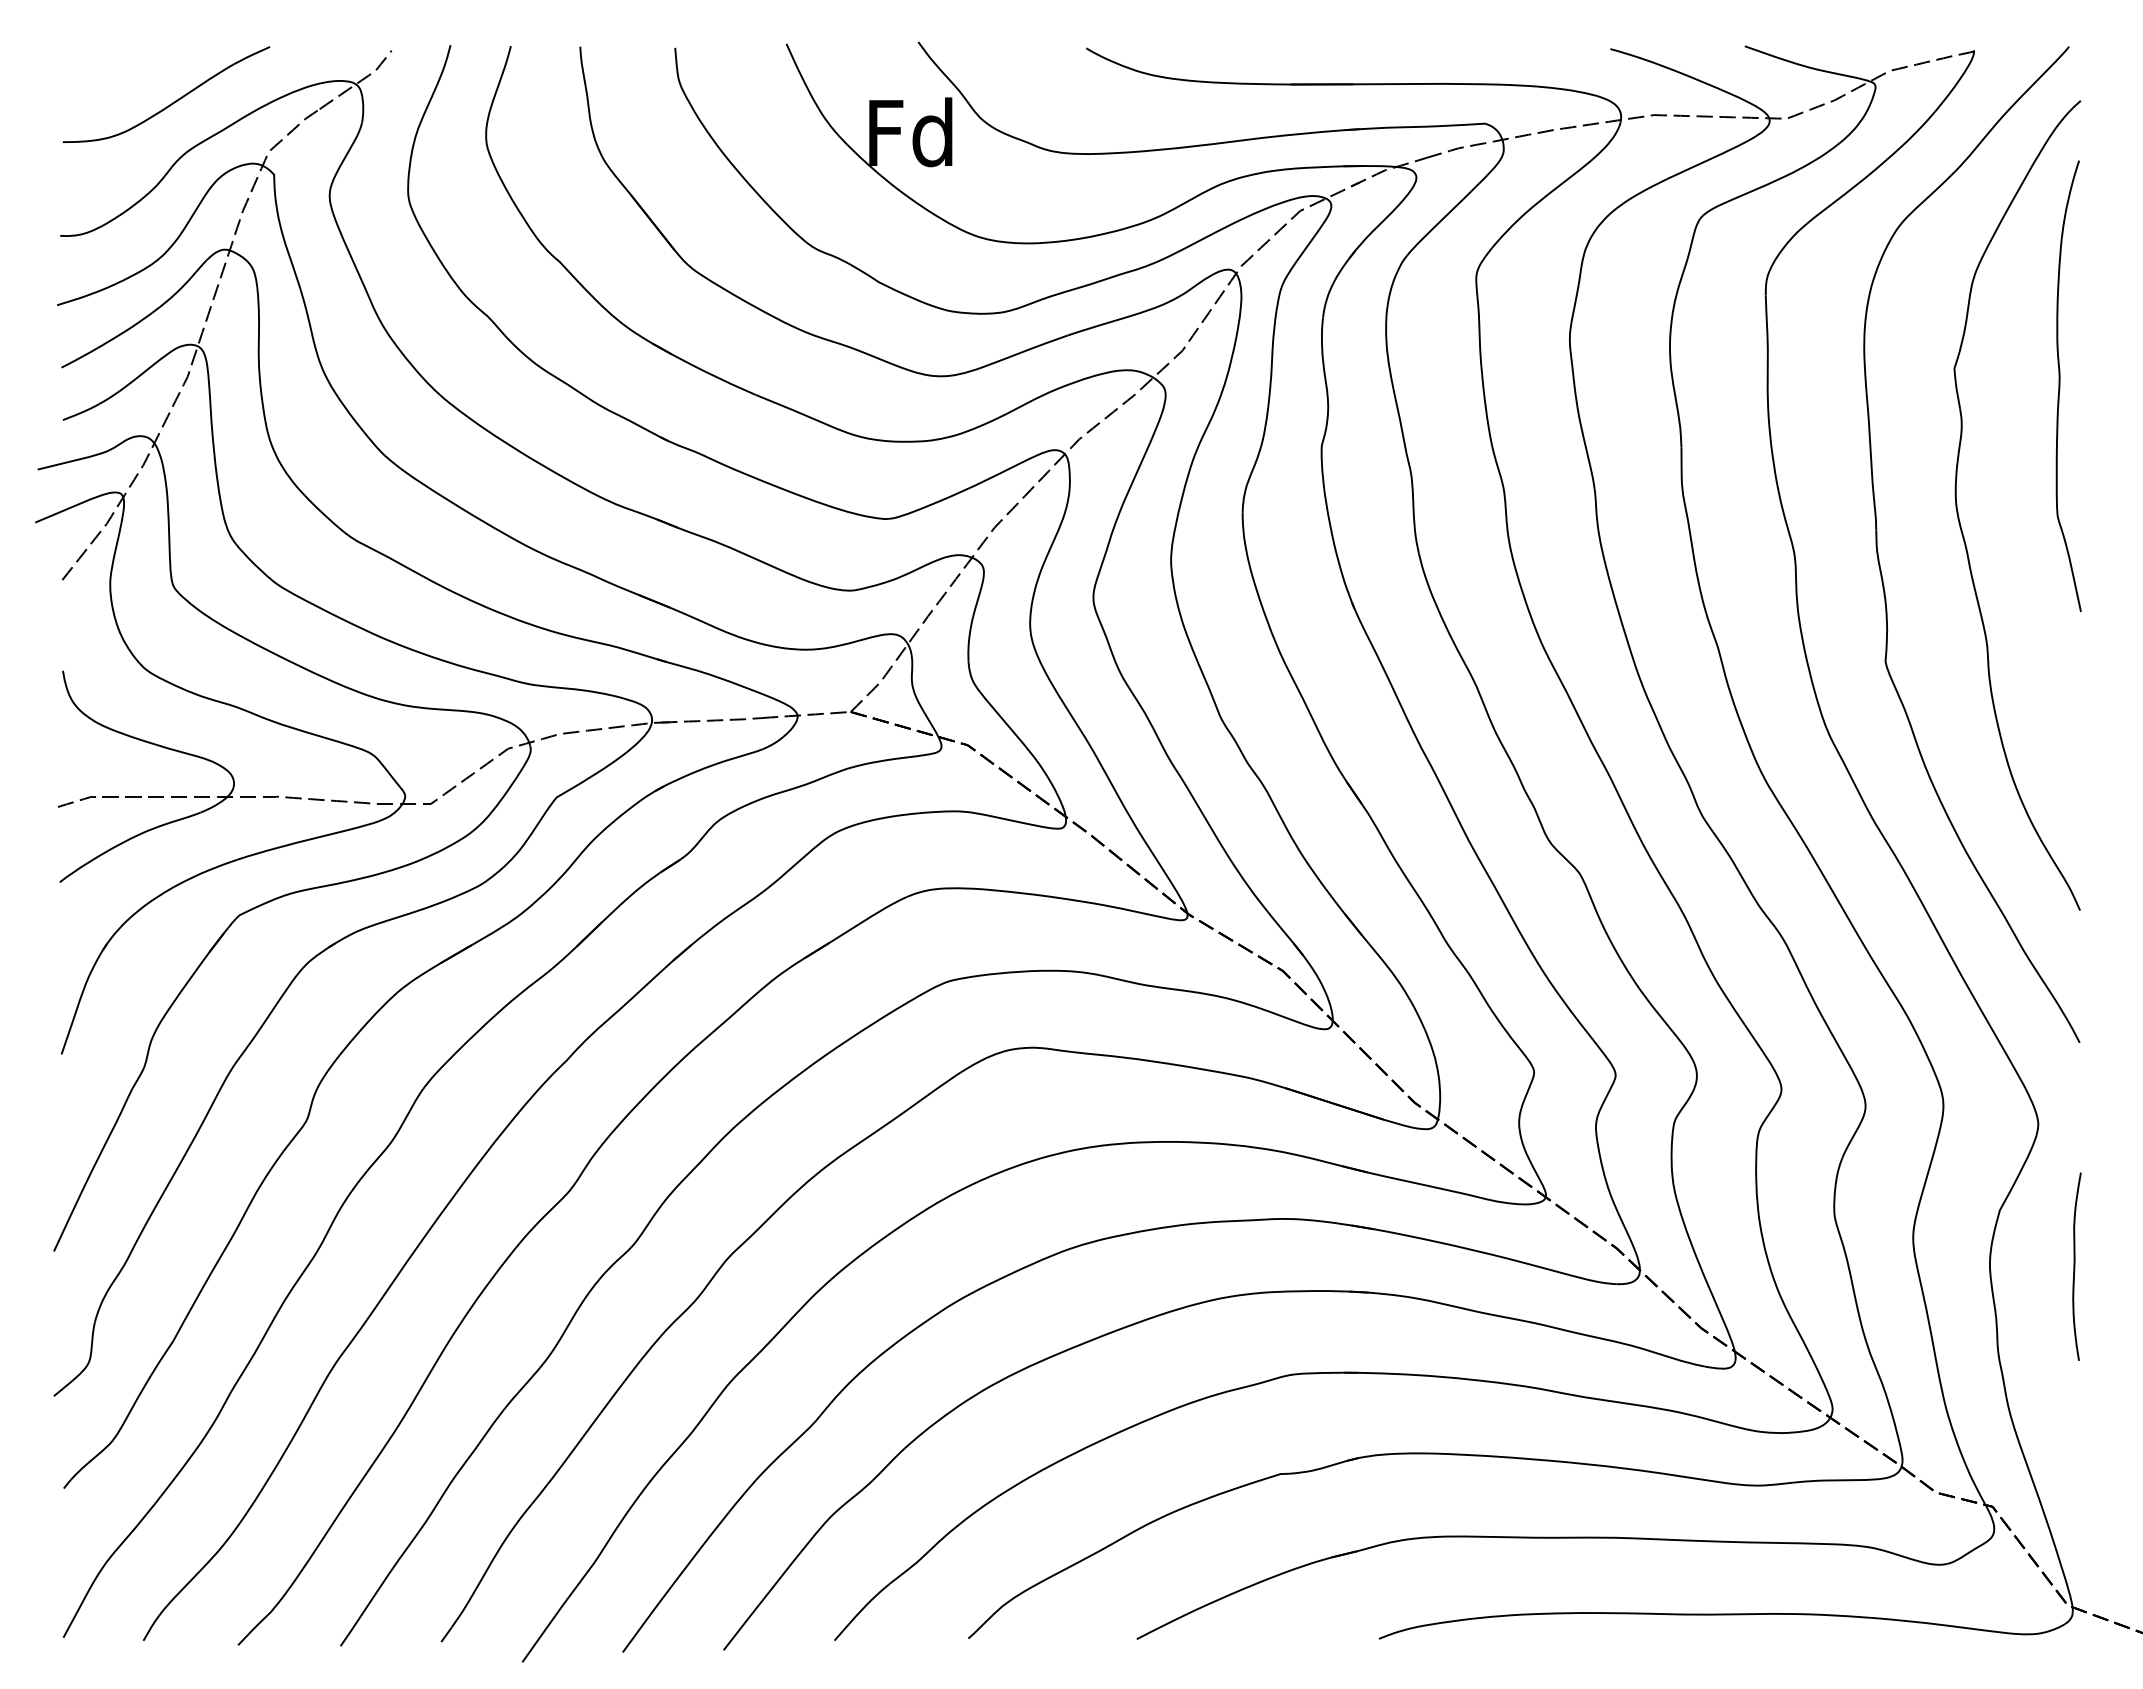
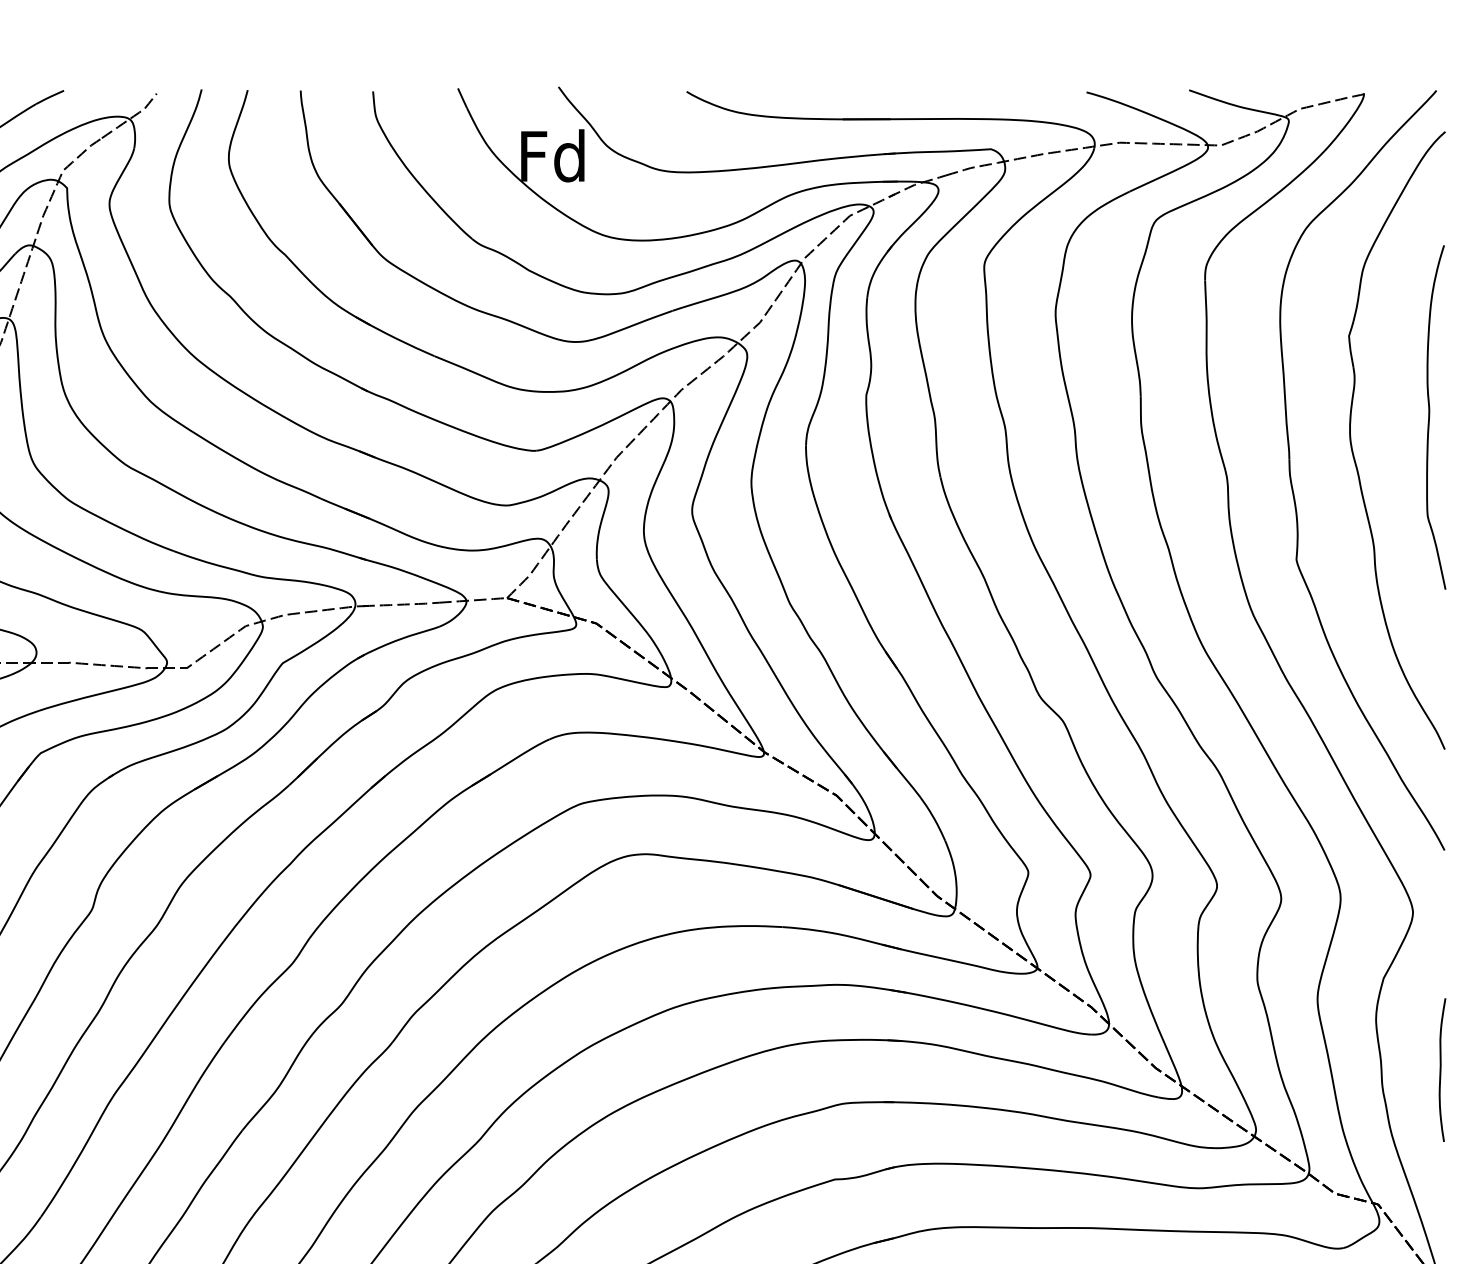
curve: (2060, 385) -> (1429, 416), moved
curve: (2075, 1266) -> (1441, 1069), moved

